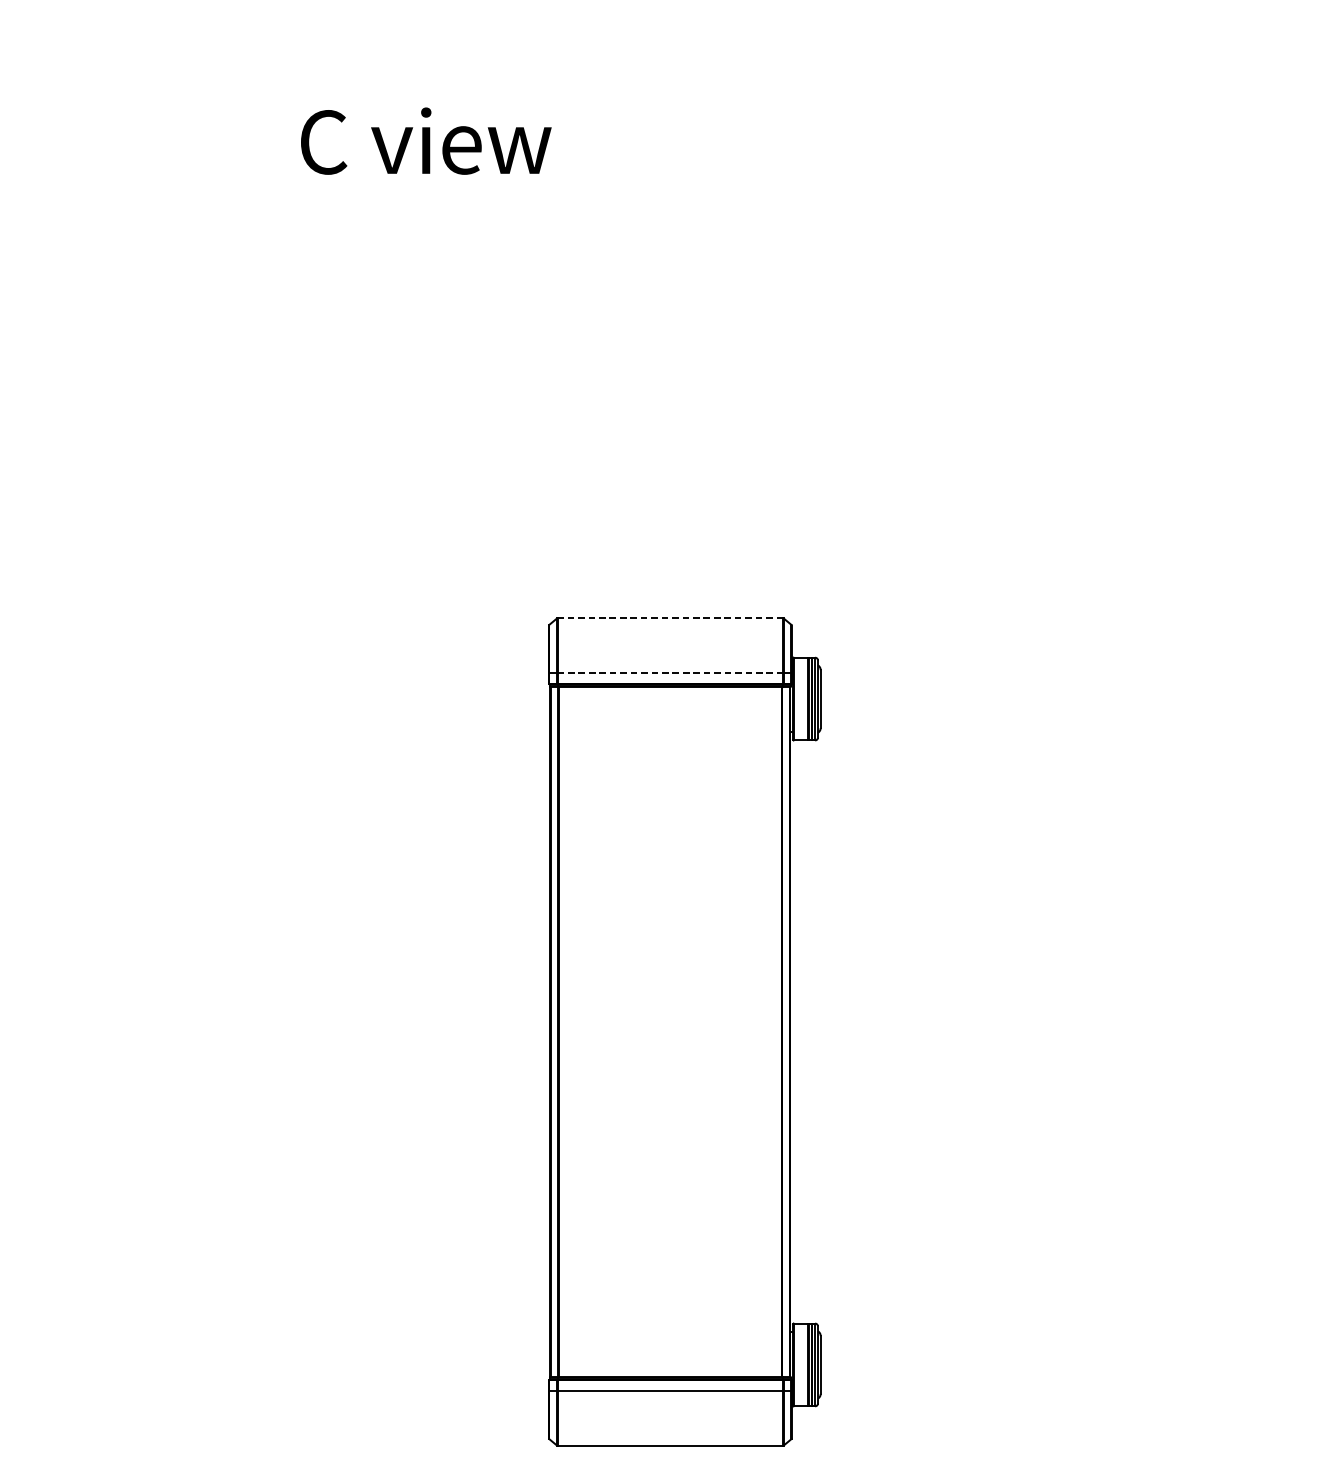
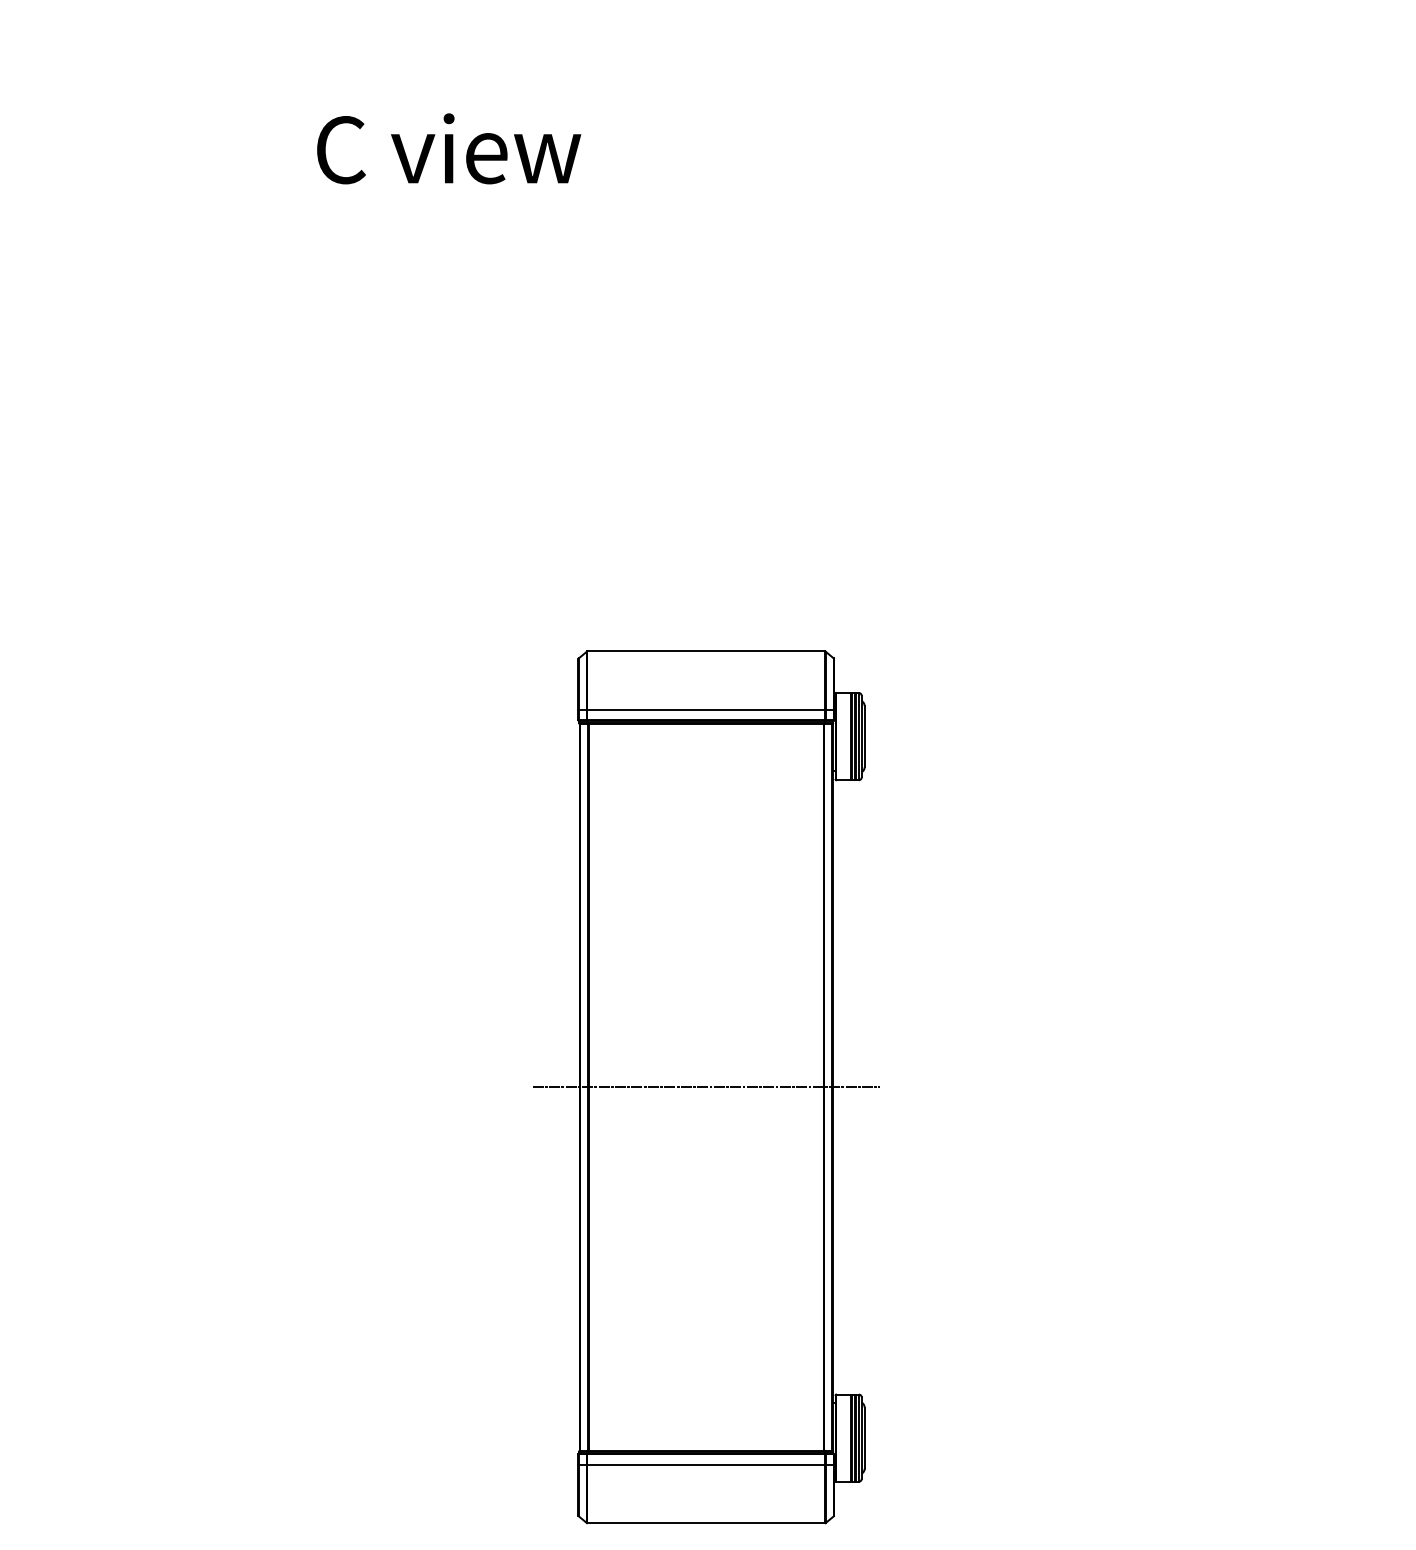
line: (670, 618) -> (706, 651), dashed -> solid
line: (670, 673) -> (706, 709), dashed -> solid
line: (669, 1032) -> (705, 1087), added

